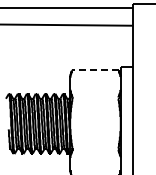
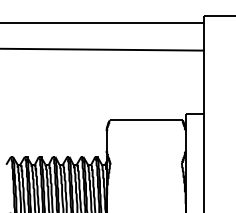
line: (95, 70) -> (146, 120), dashed -> solid

